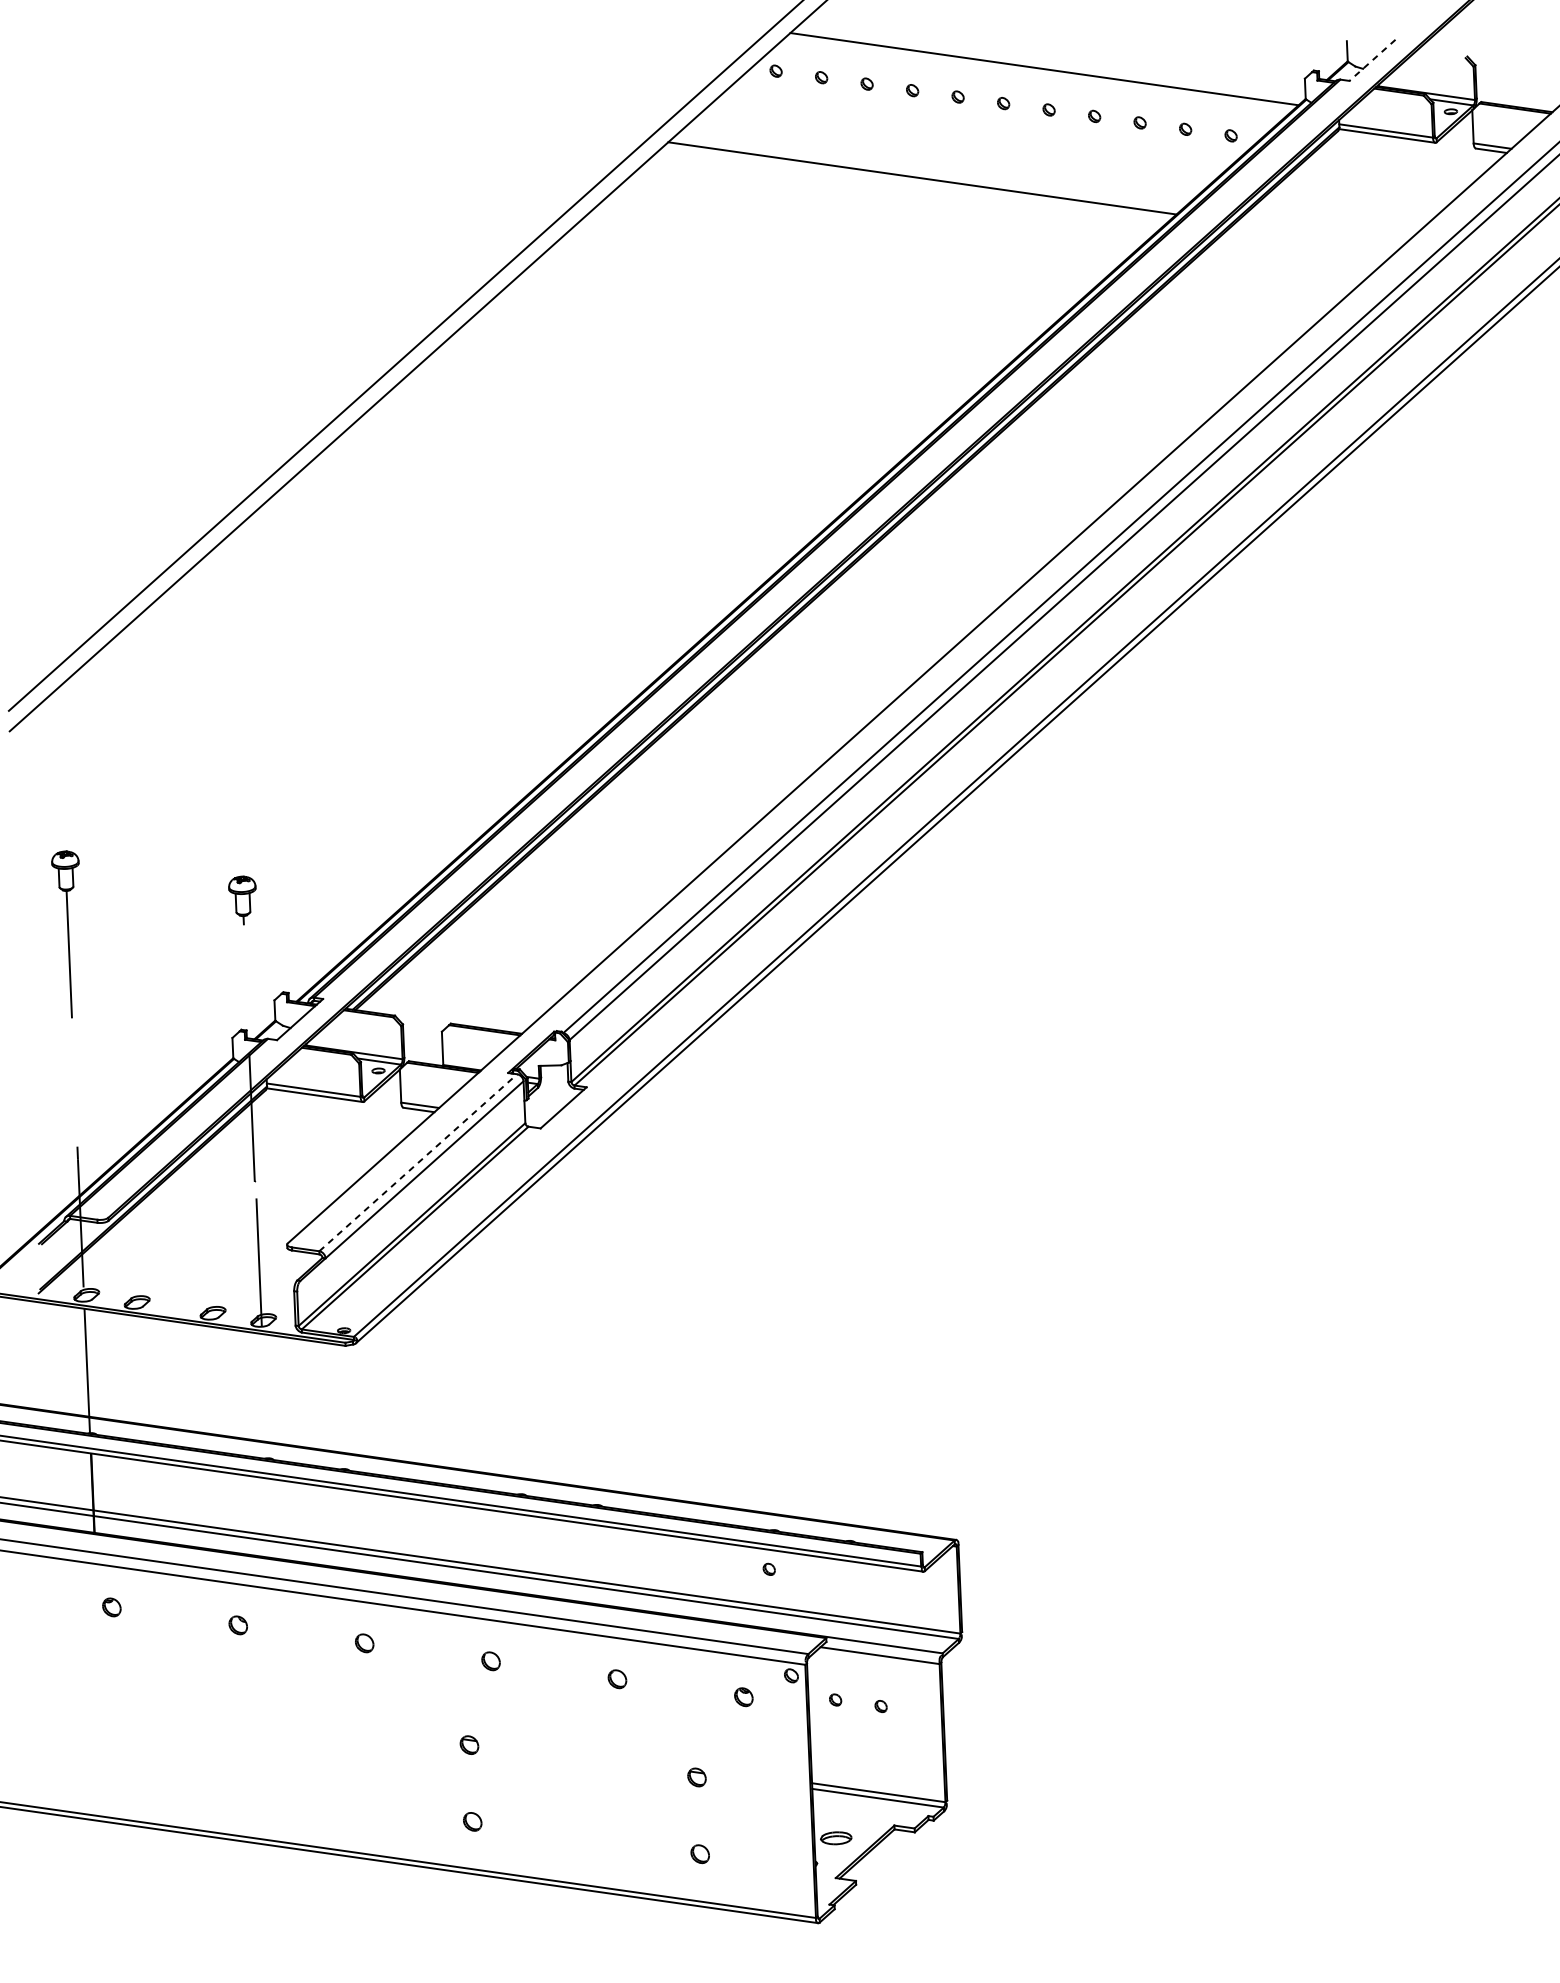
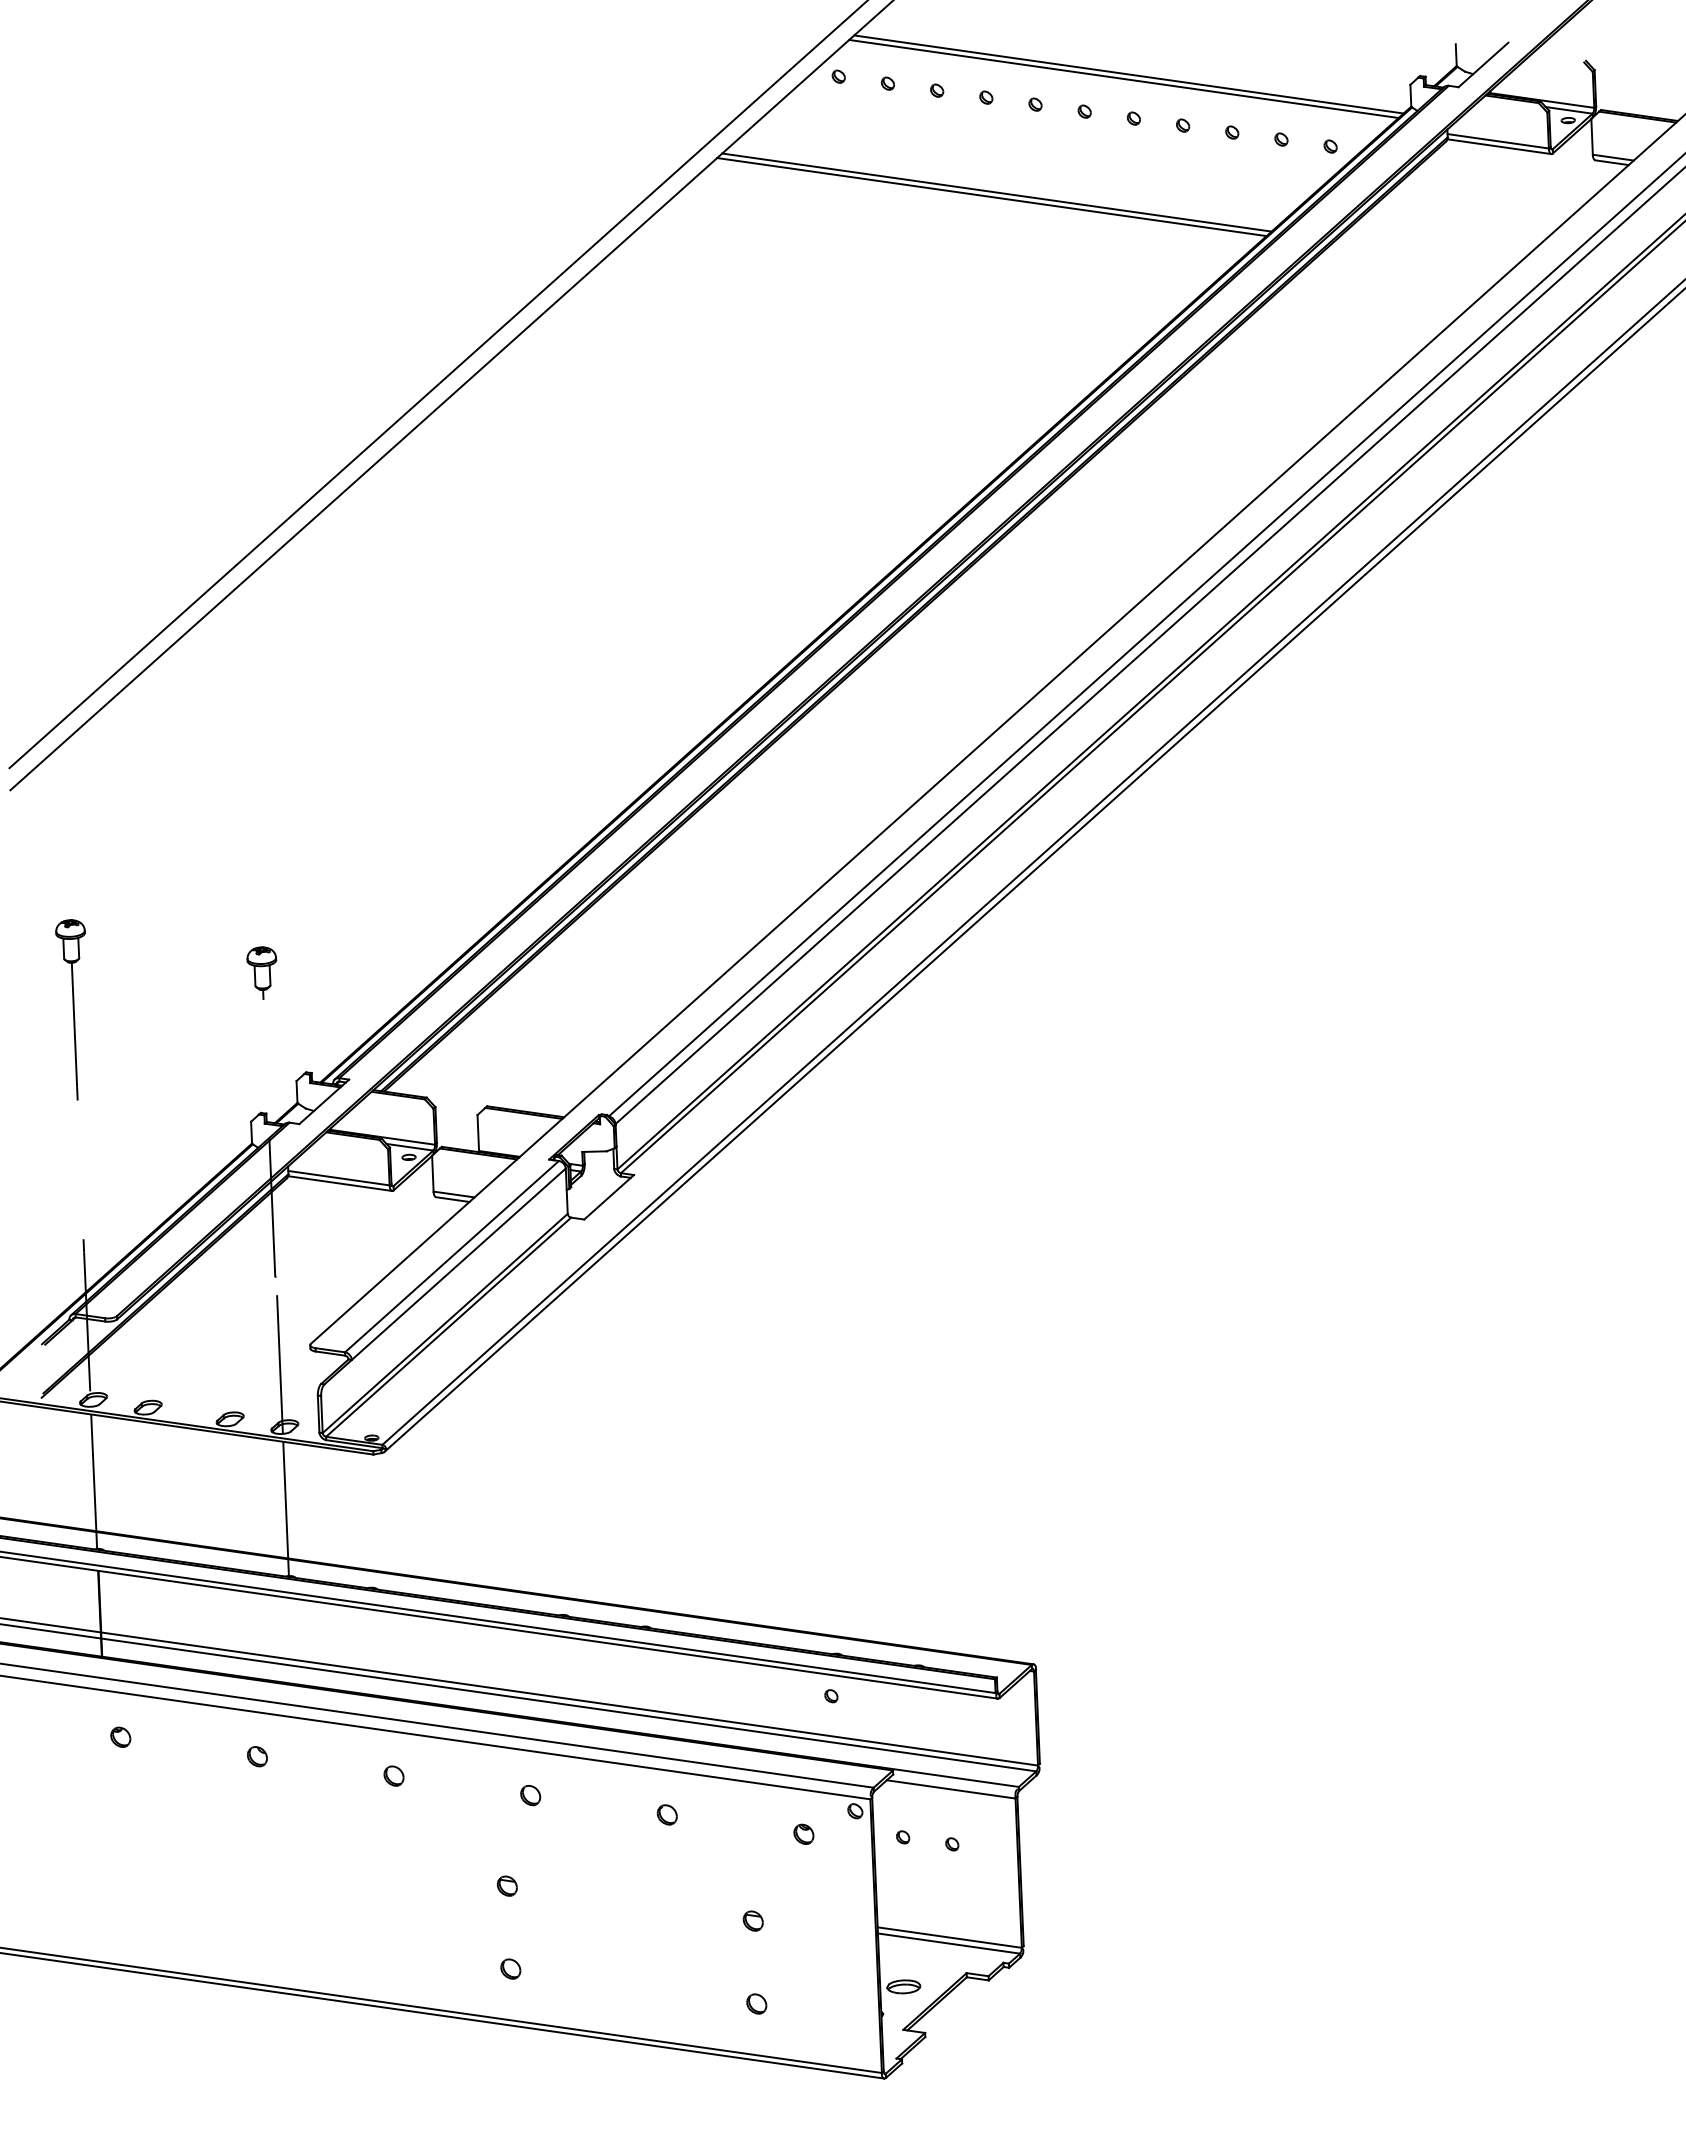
line: (1372, 60) -> (1483, 65), dashed -> solid
line: (1039, 72) -> (1123, 78), added
line: (917, 182) -> (991, 197), added
line: (418, 1162) -> (452, 1256), dashed -> solid
line: (264, 1396) -> (285, 1509), added

